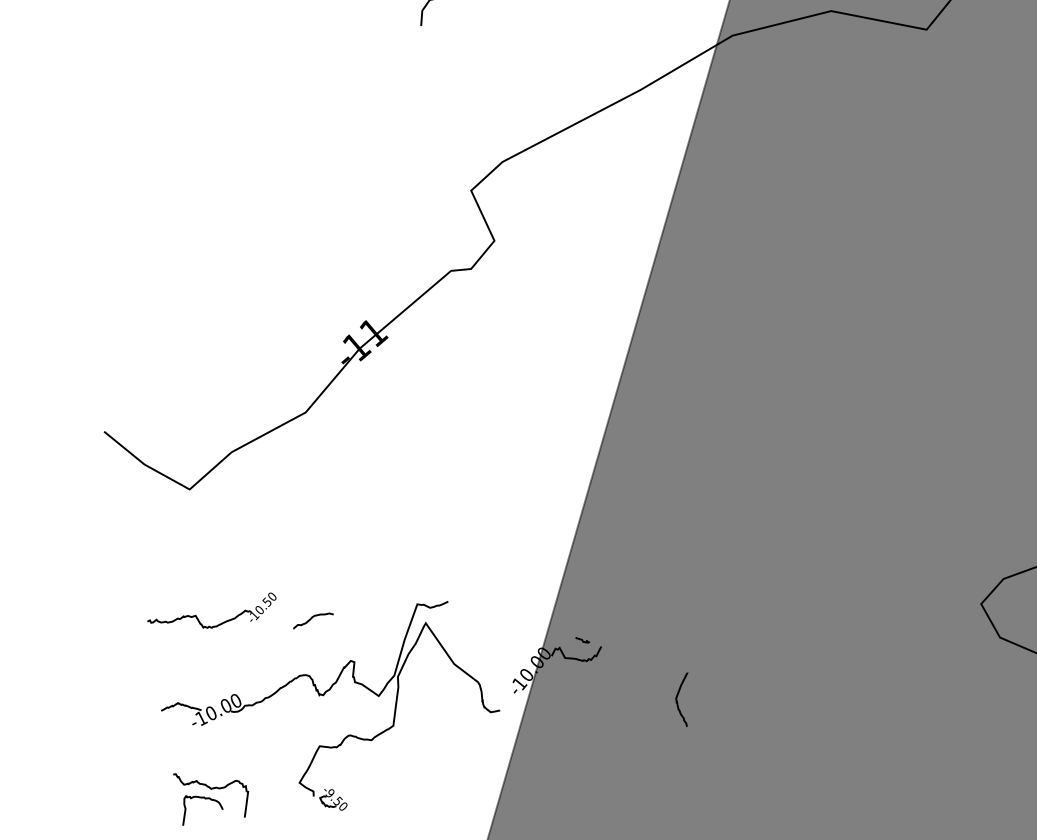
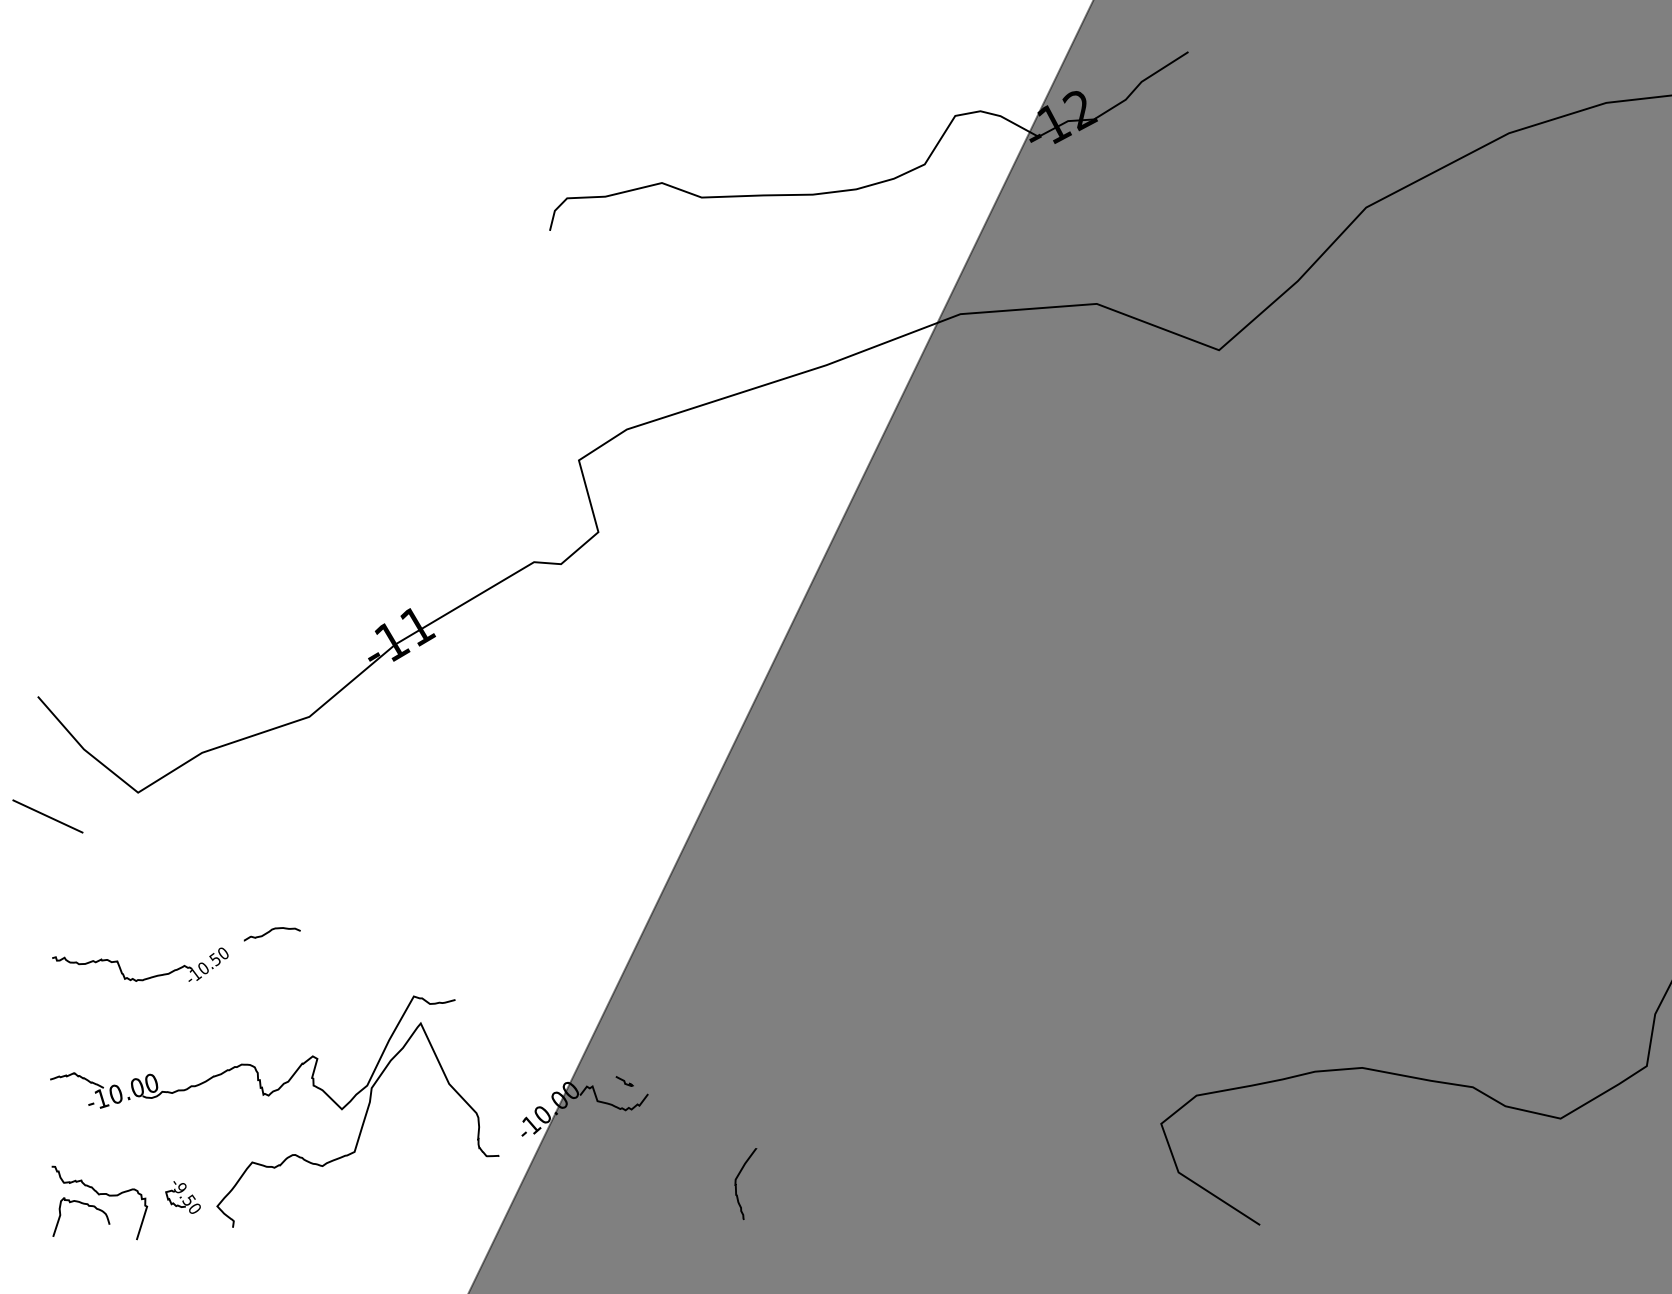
line: (126, 518) -> (47, 816), added
curve: (311, 619) -> (269, 932), moved
part: (332, 799) -> (182, 1197), moved

